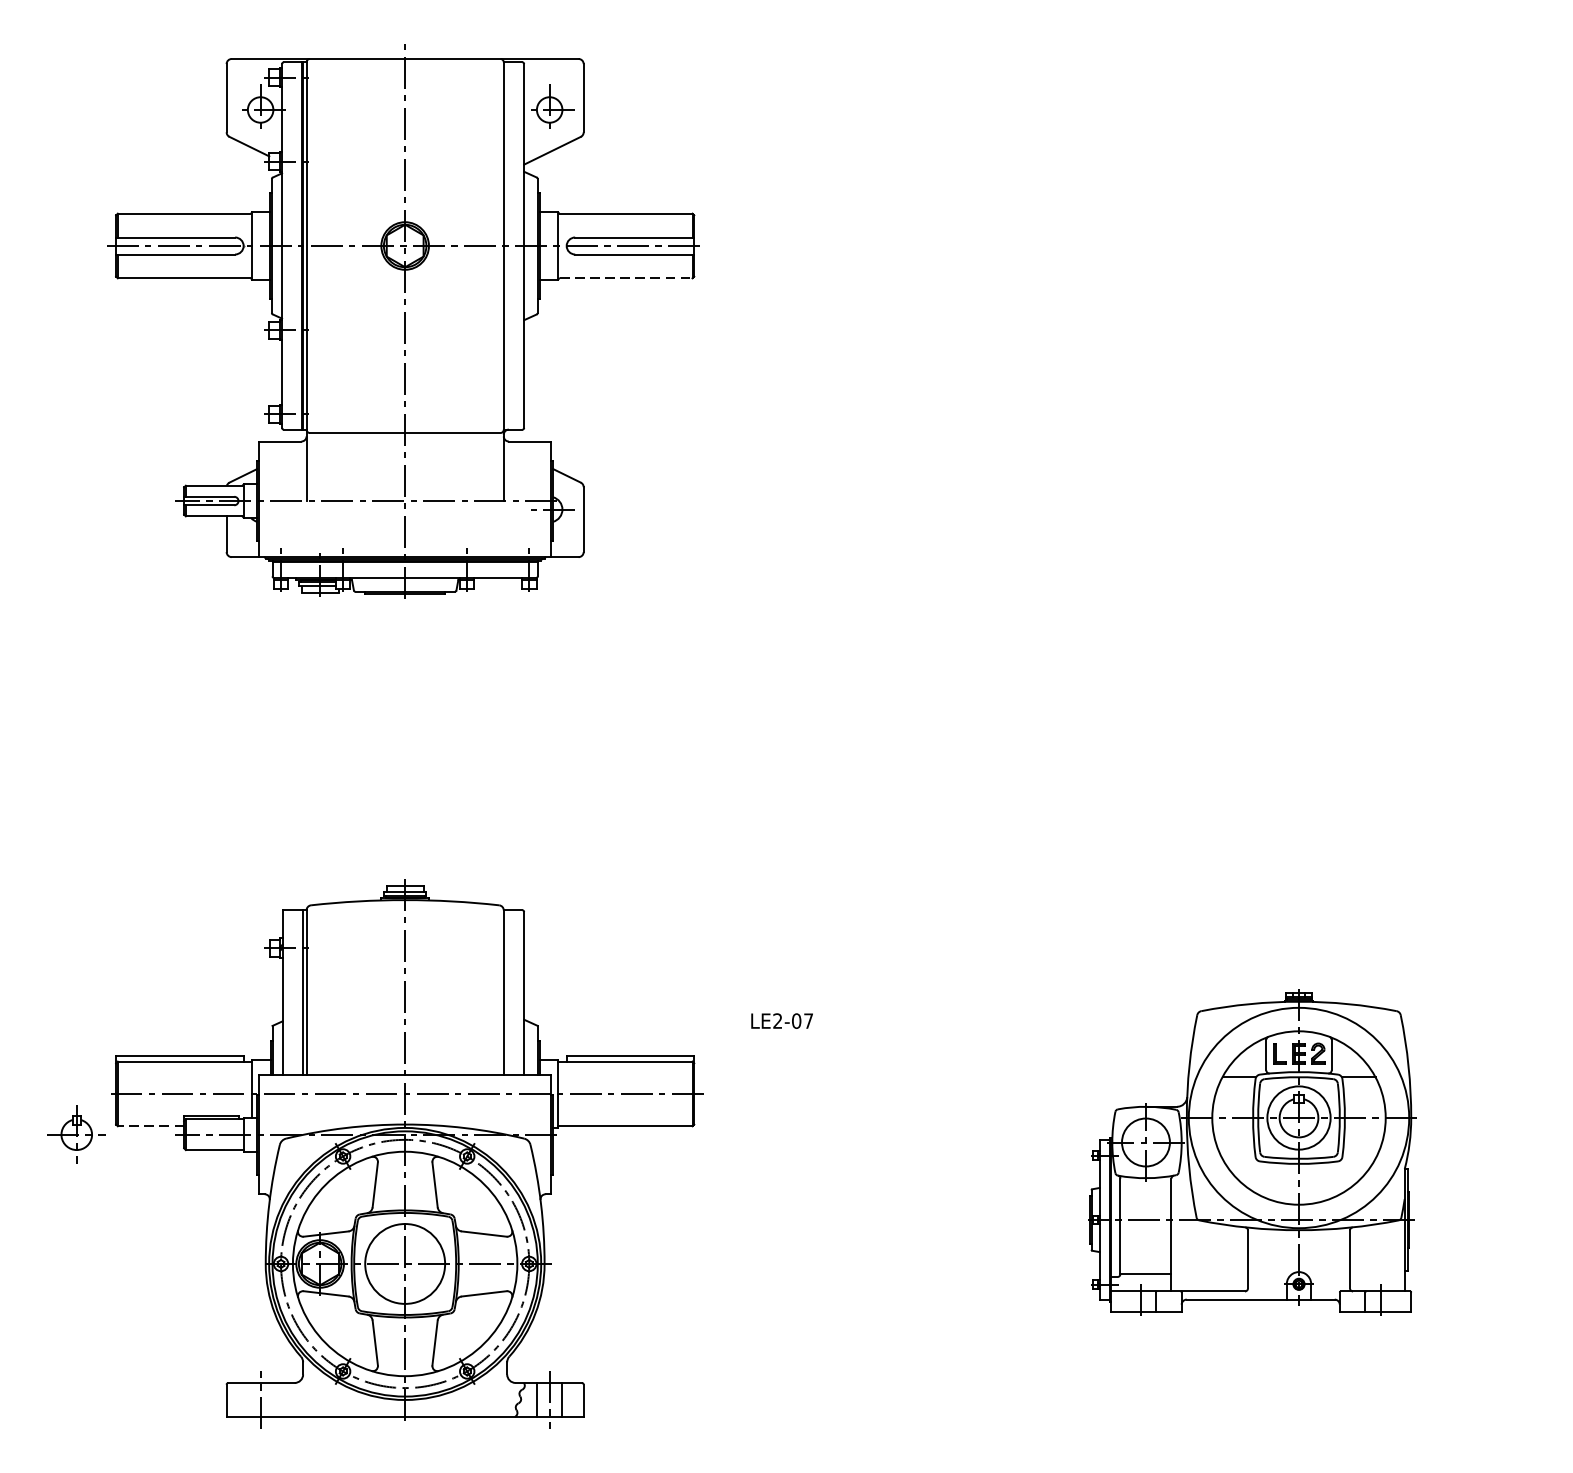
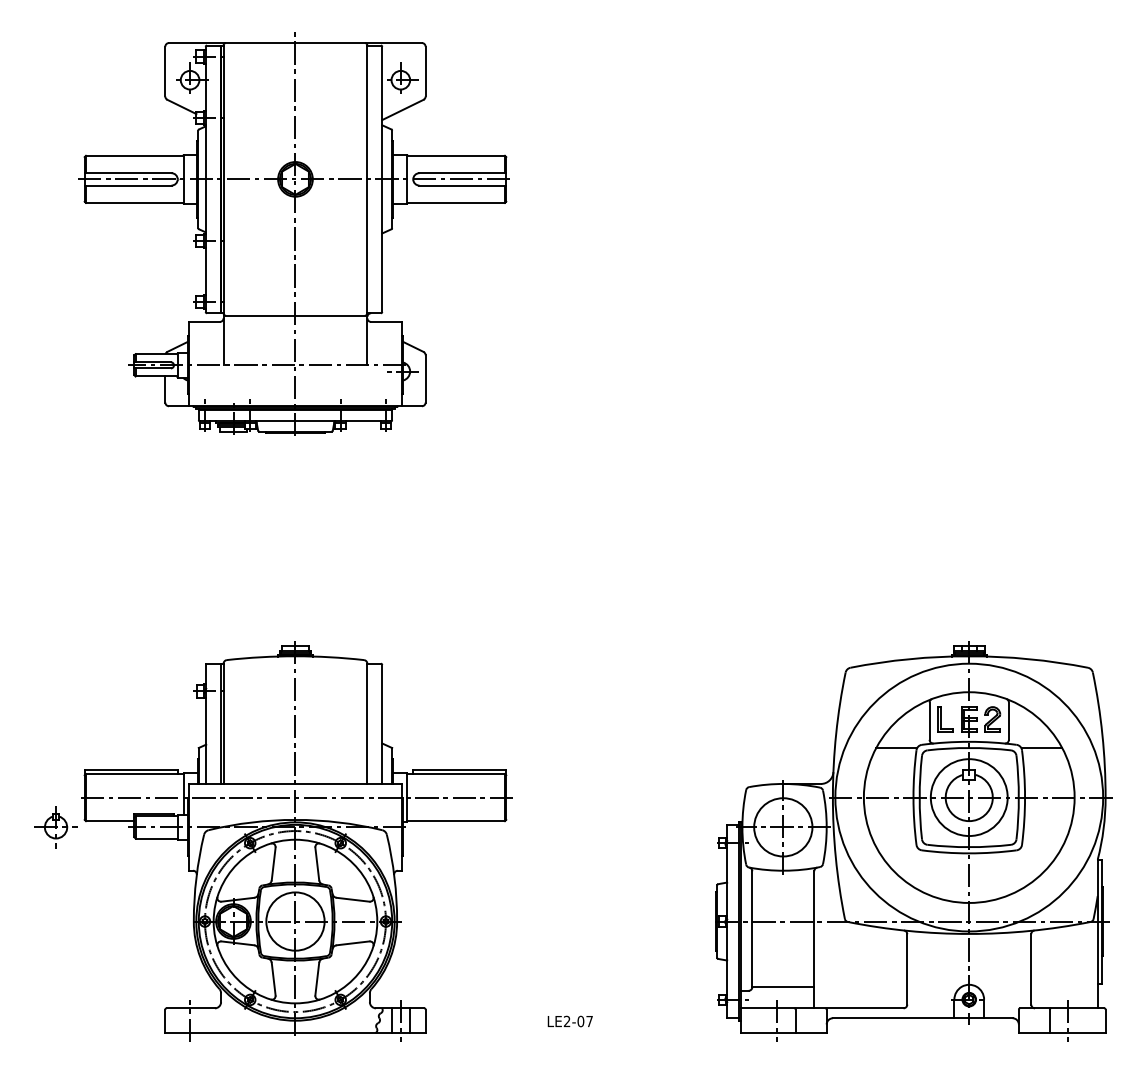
line: (627, 277) -> (457, 202), dashed -> solid
text: (781, 1021) -> (569, 1021), moved
line: (150, 1126) -> (109, 821), dashed -> solid
part: (1252, 1154) -> (913, 841), size x1.67

